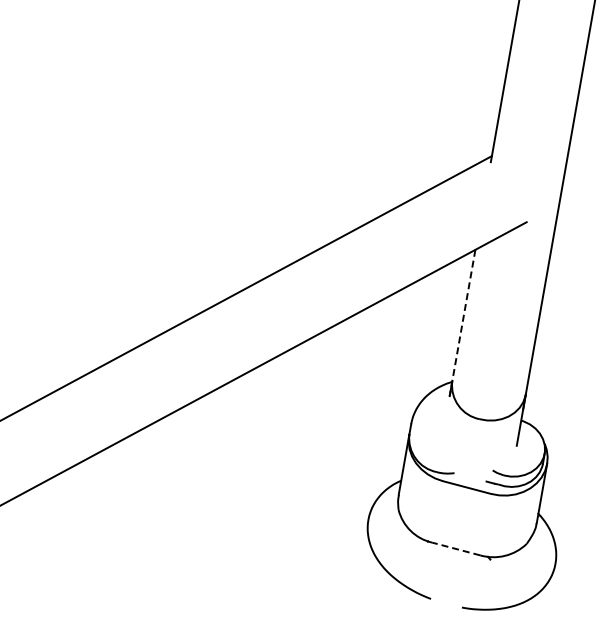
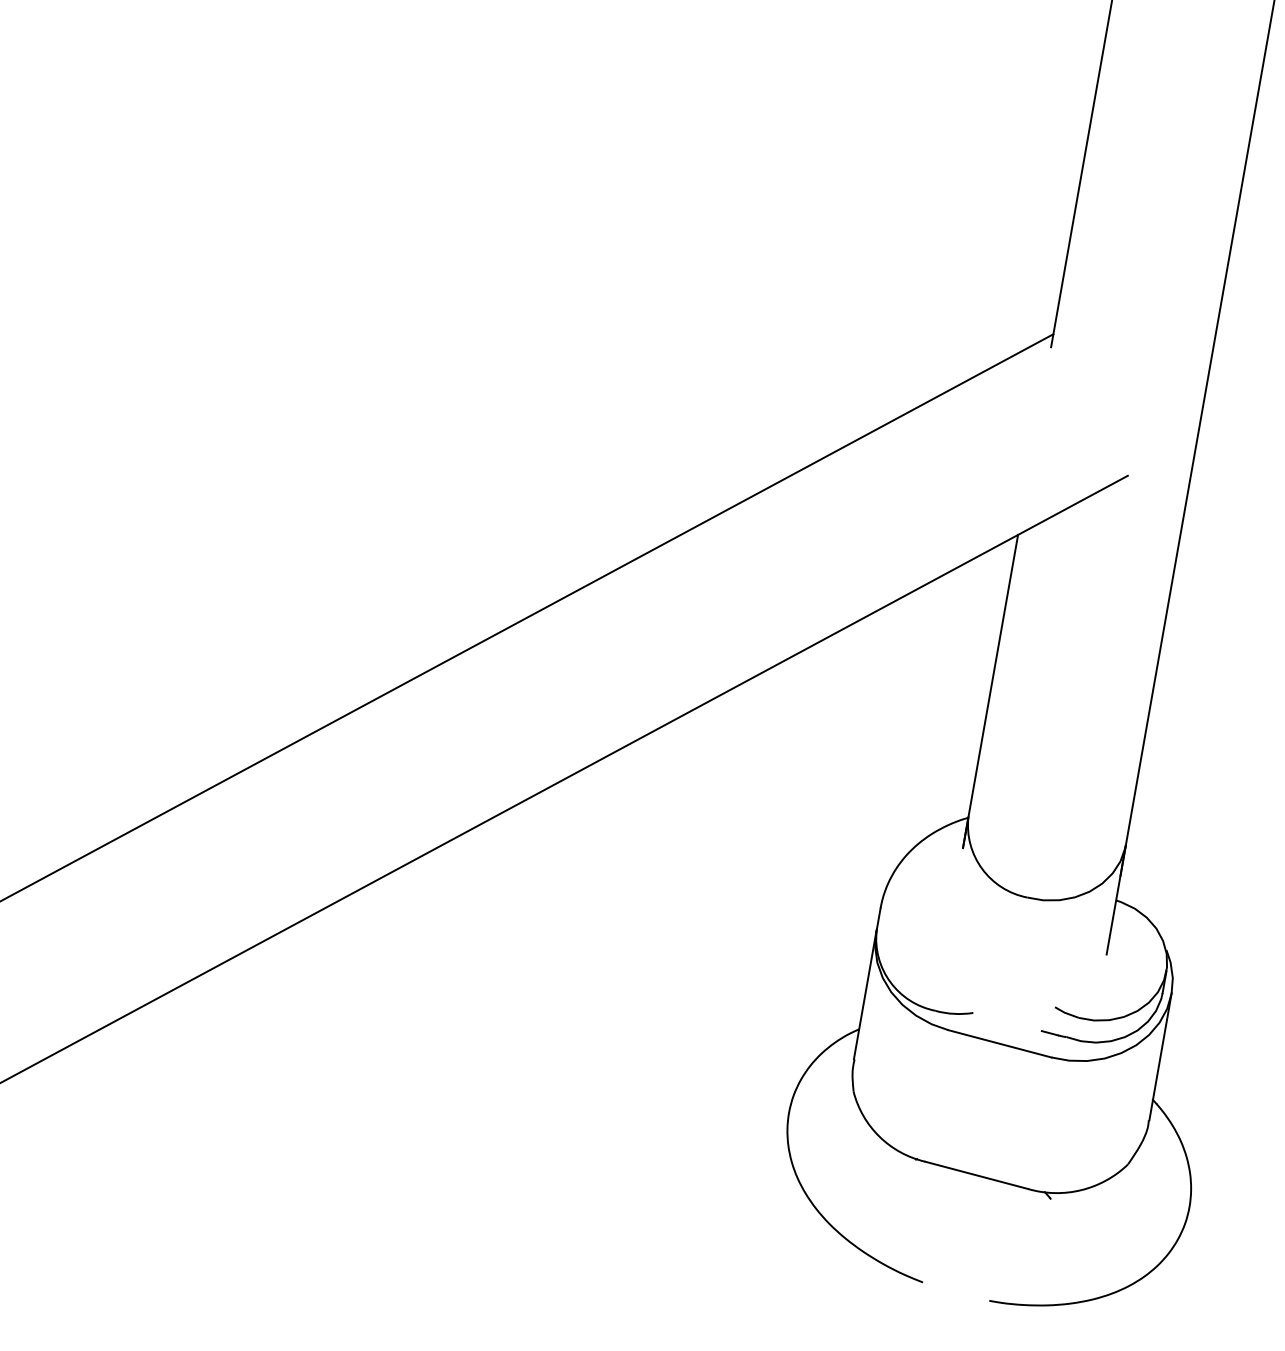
line: (462, 323) -> (990, 692), dashed -> solid
line: (456, 548) -> (977, 1174), dashed -> solid

